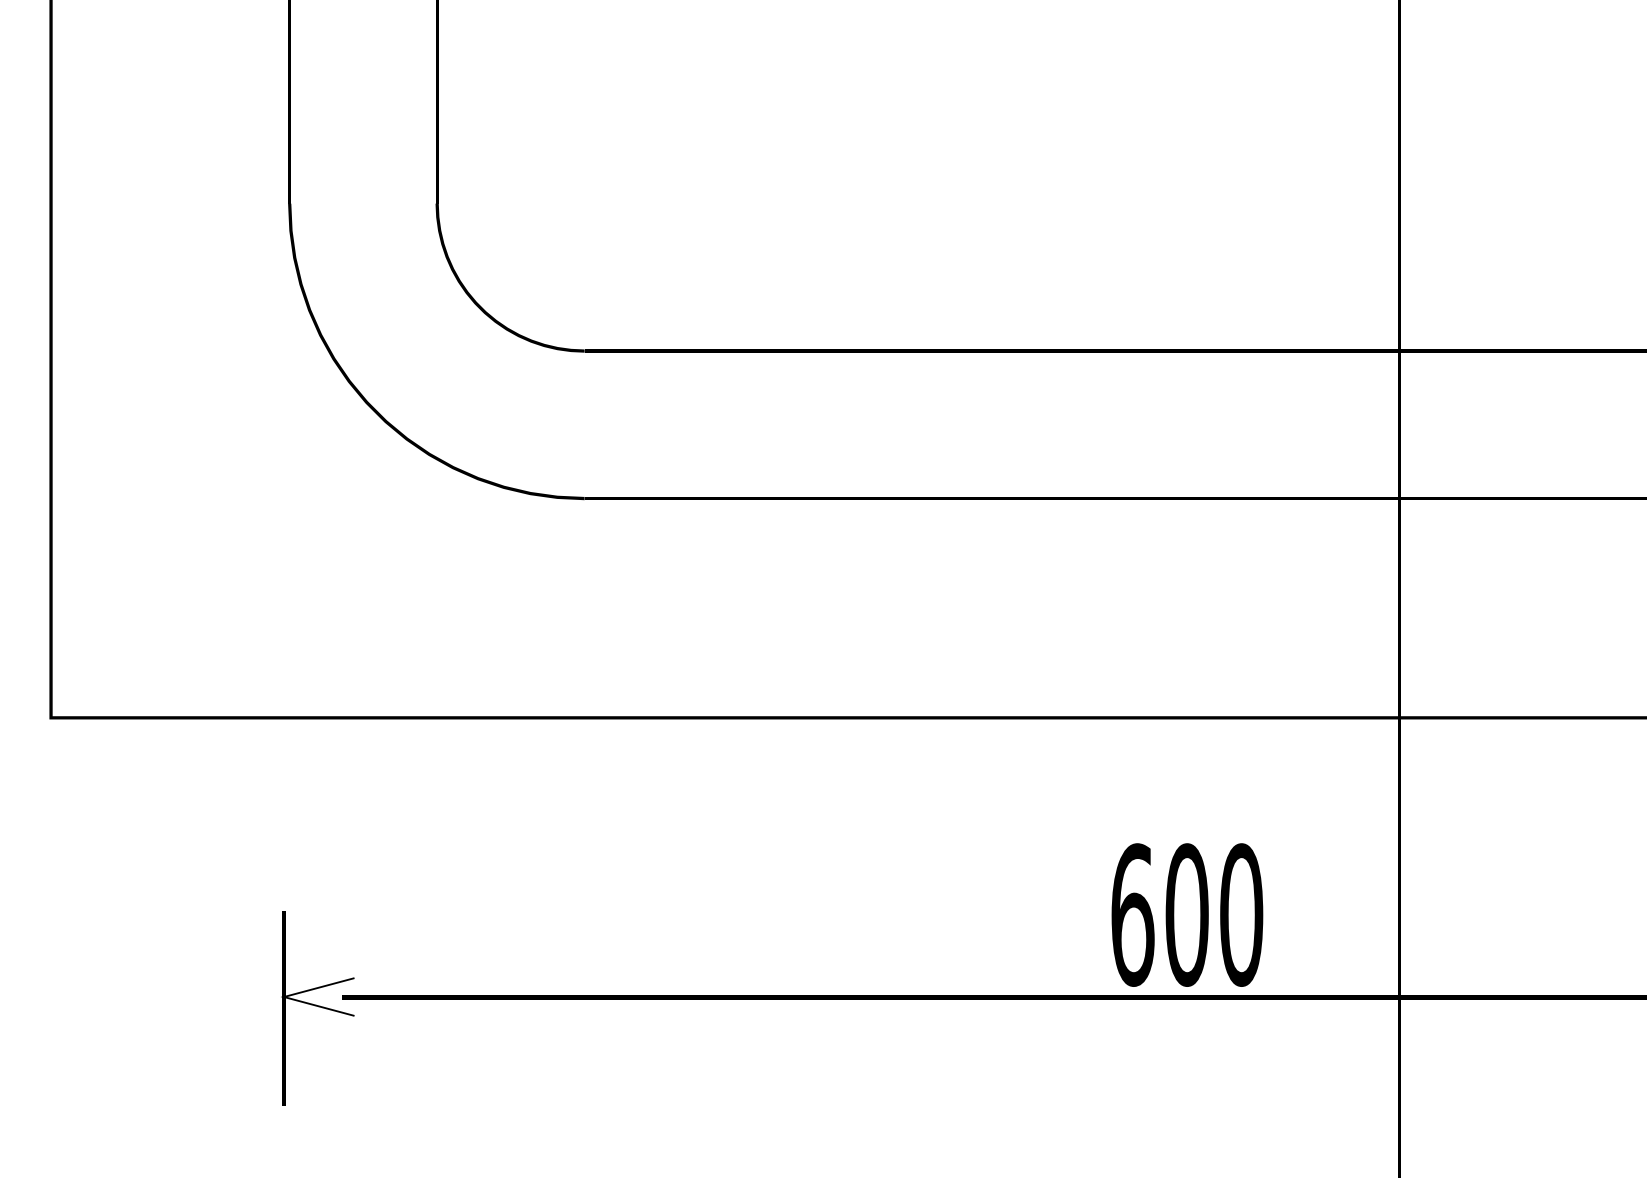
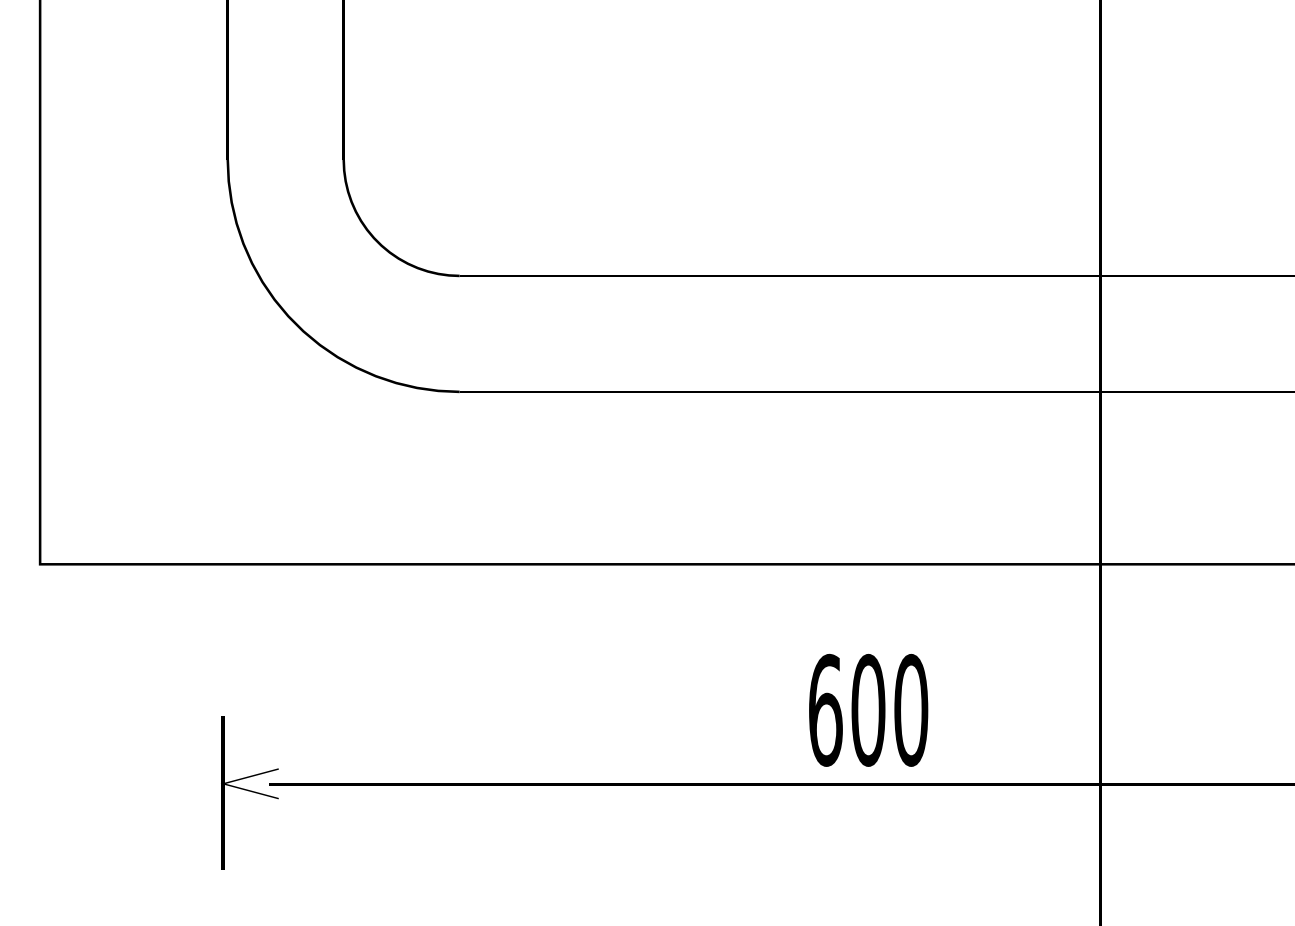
text: (1187, 915) -> (868, 710), moved

